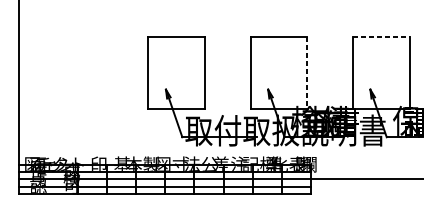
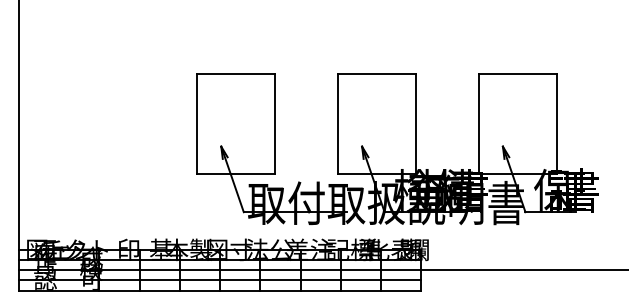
line: (381, 37) -> (518, 74), dashed -> solid
line: (307, 72) -> (416, 123), dashed -> solid

